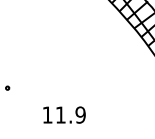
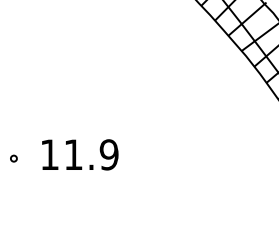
text: (64, 114) -> (80, 153), moved

